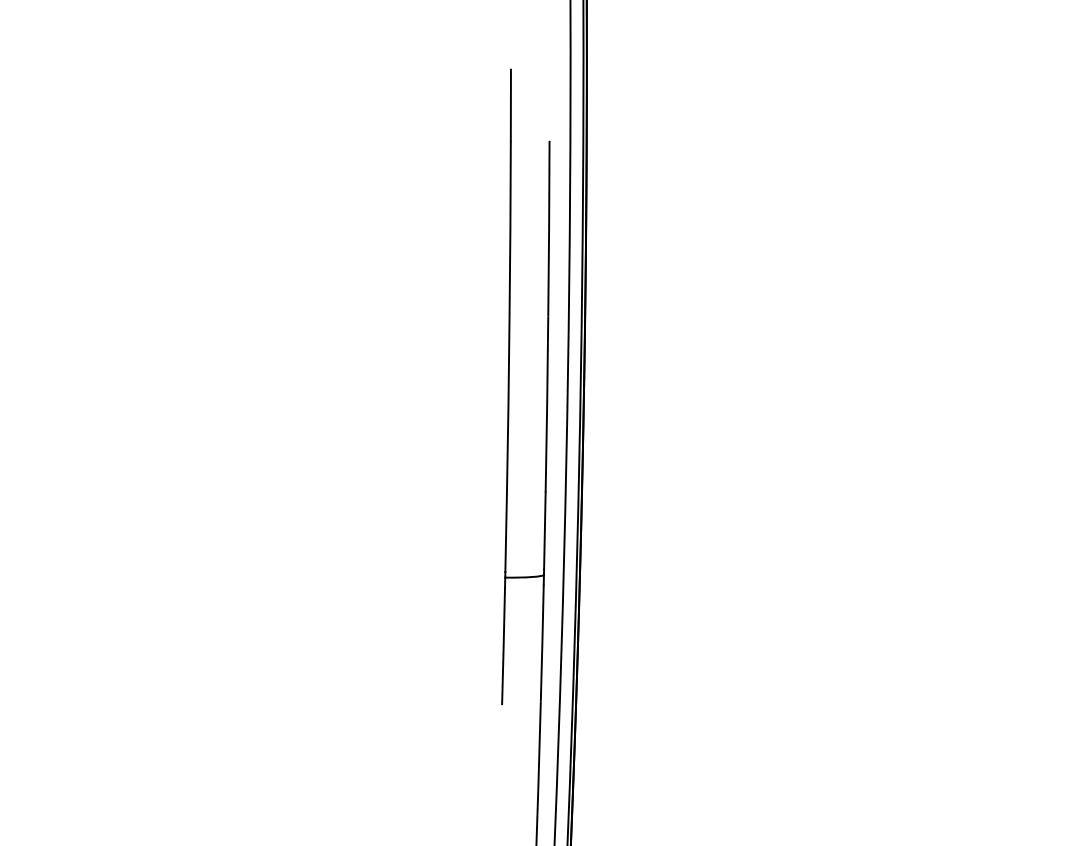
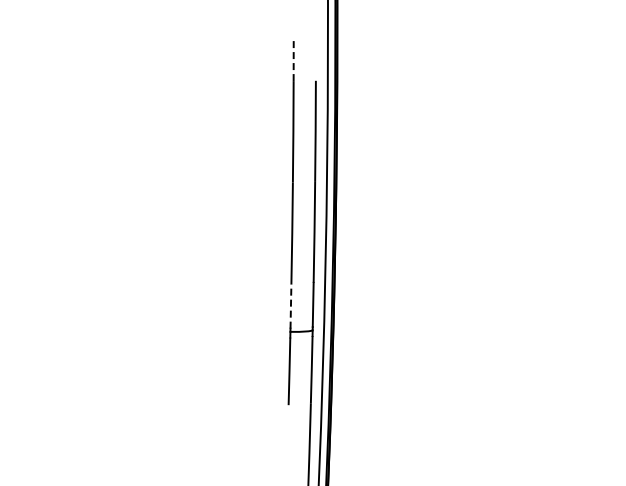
line: (510, 105) -> (293, 60), solid -> dashed
line: (505, 531) -> (290, 305), solid -> dashed

